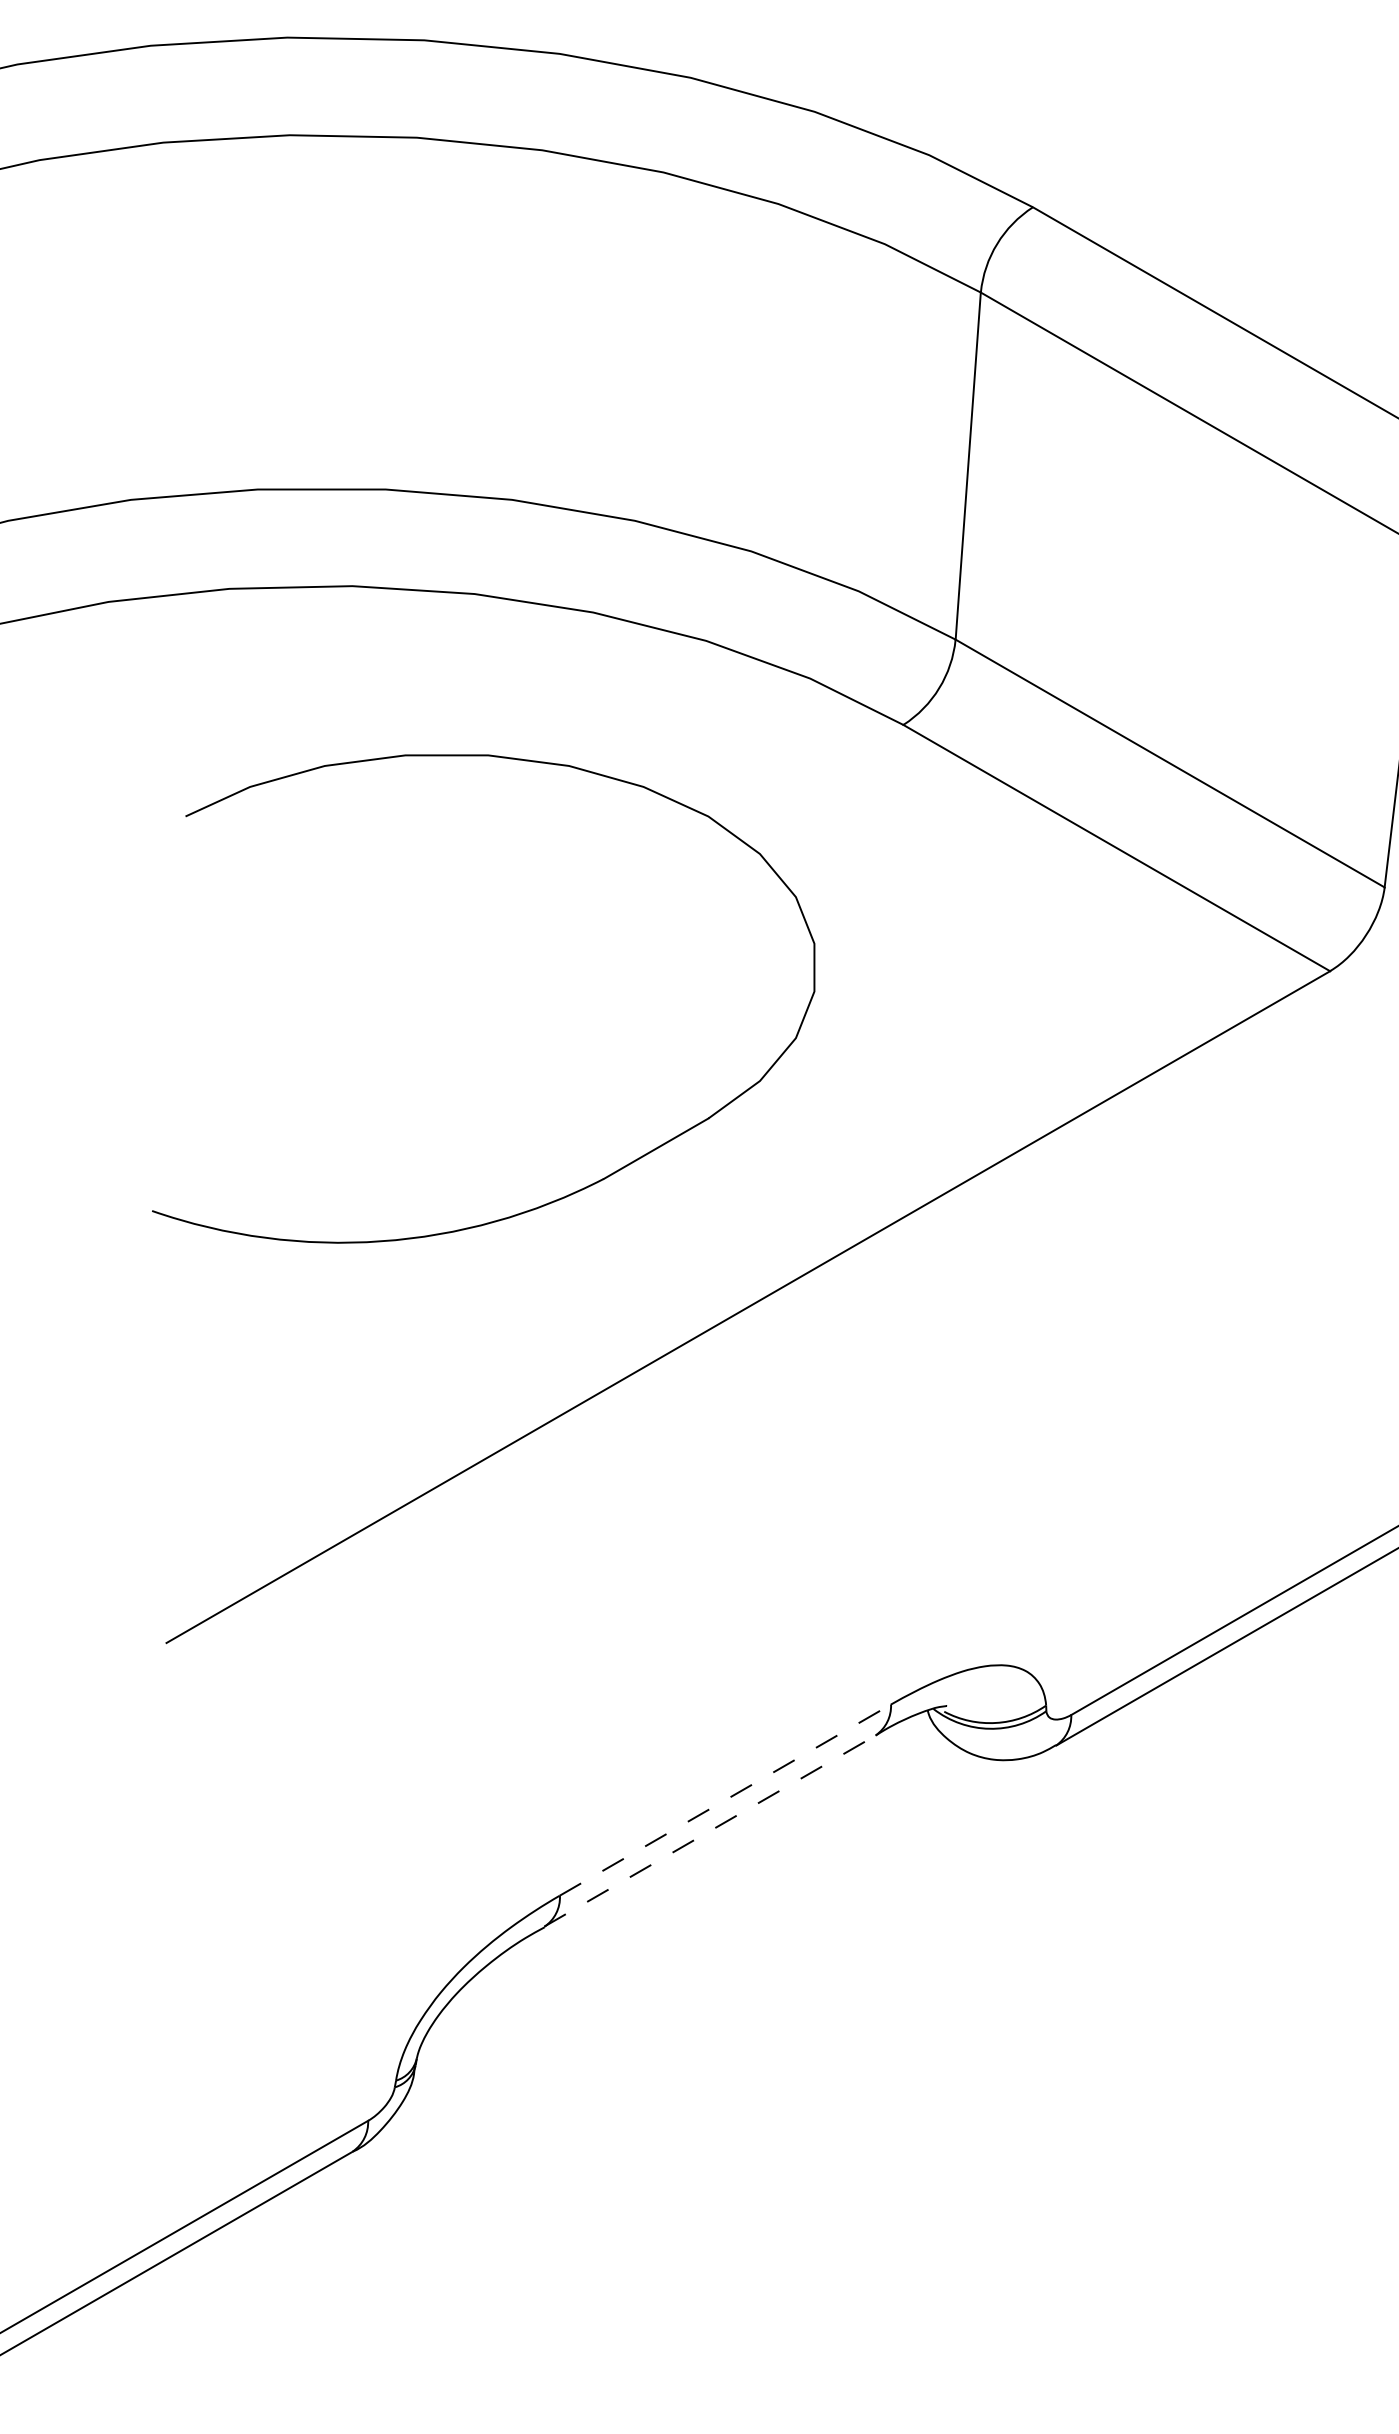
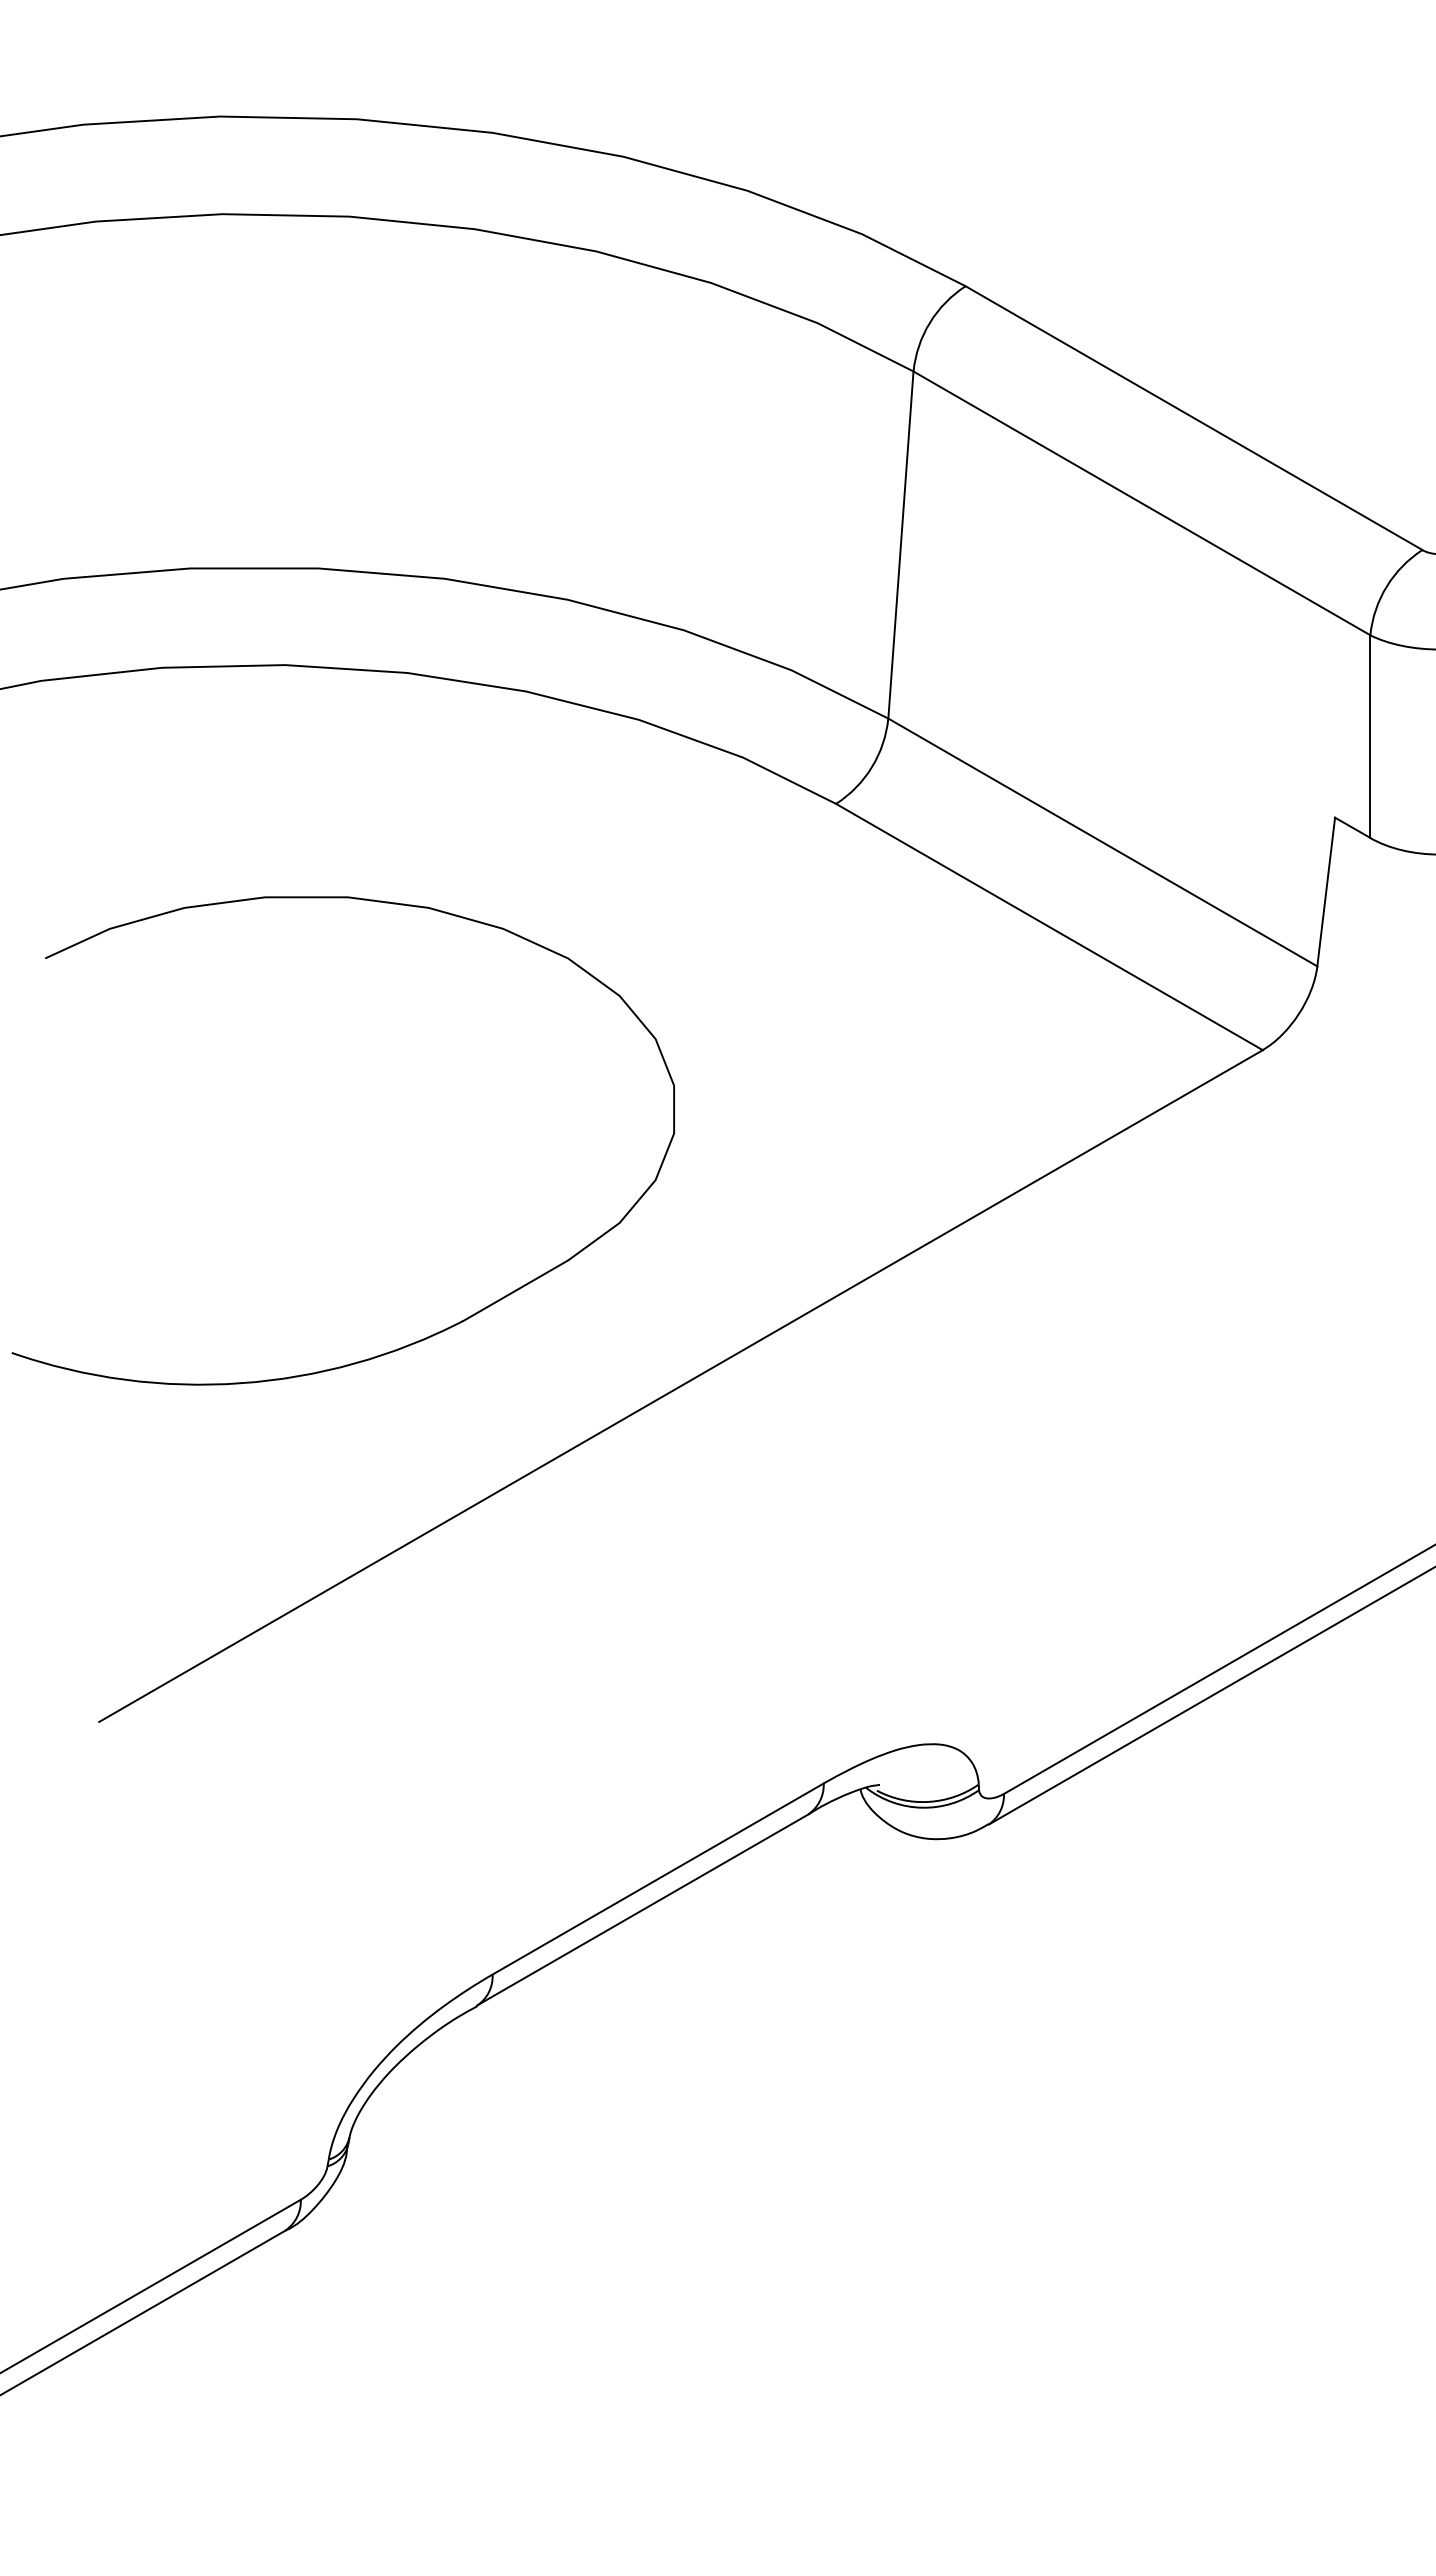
part: (567, 1194) -> (427, 1336), moved
line: (725, 1799) -> (658, 1878), dashed -> solid
line: (710, 1830) -> (643, 1909), dashed -> solid

